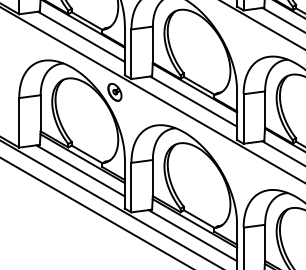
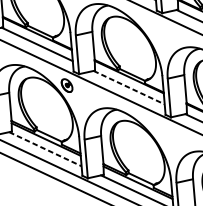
line: (194, 101) -> (129, 87), solid -> dashed
line: (81, 171) -> (46, 149), solid -> dashed

